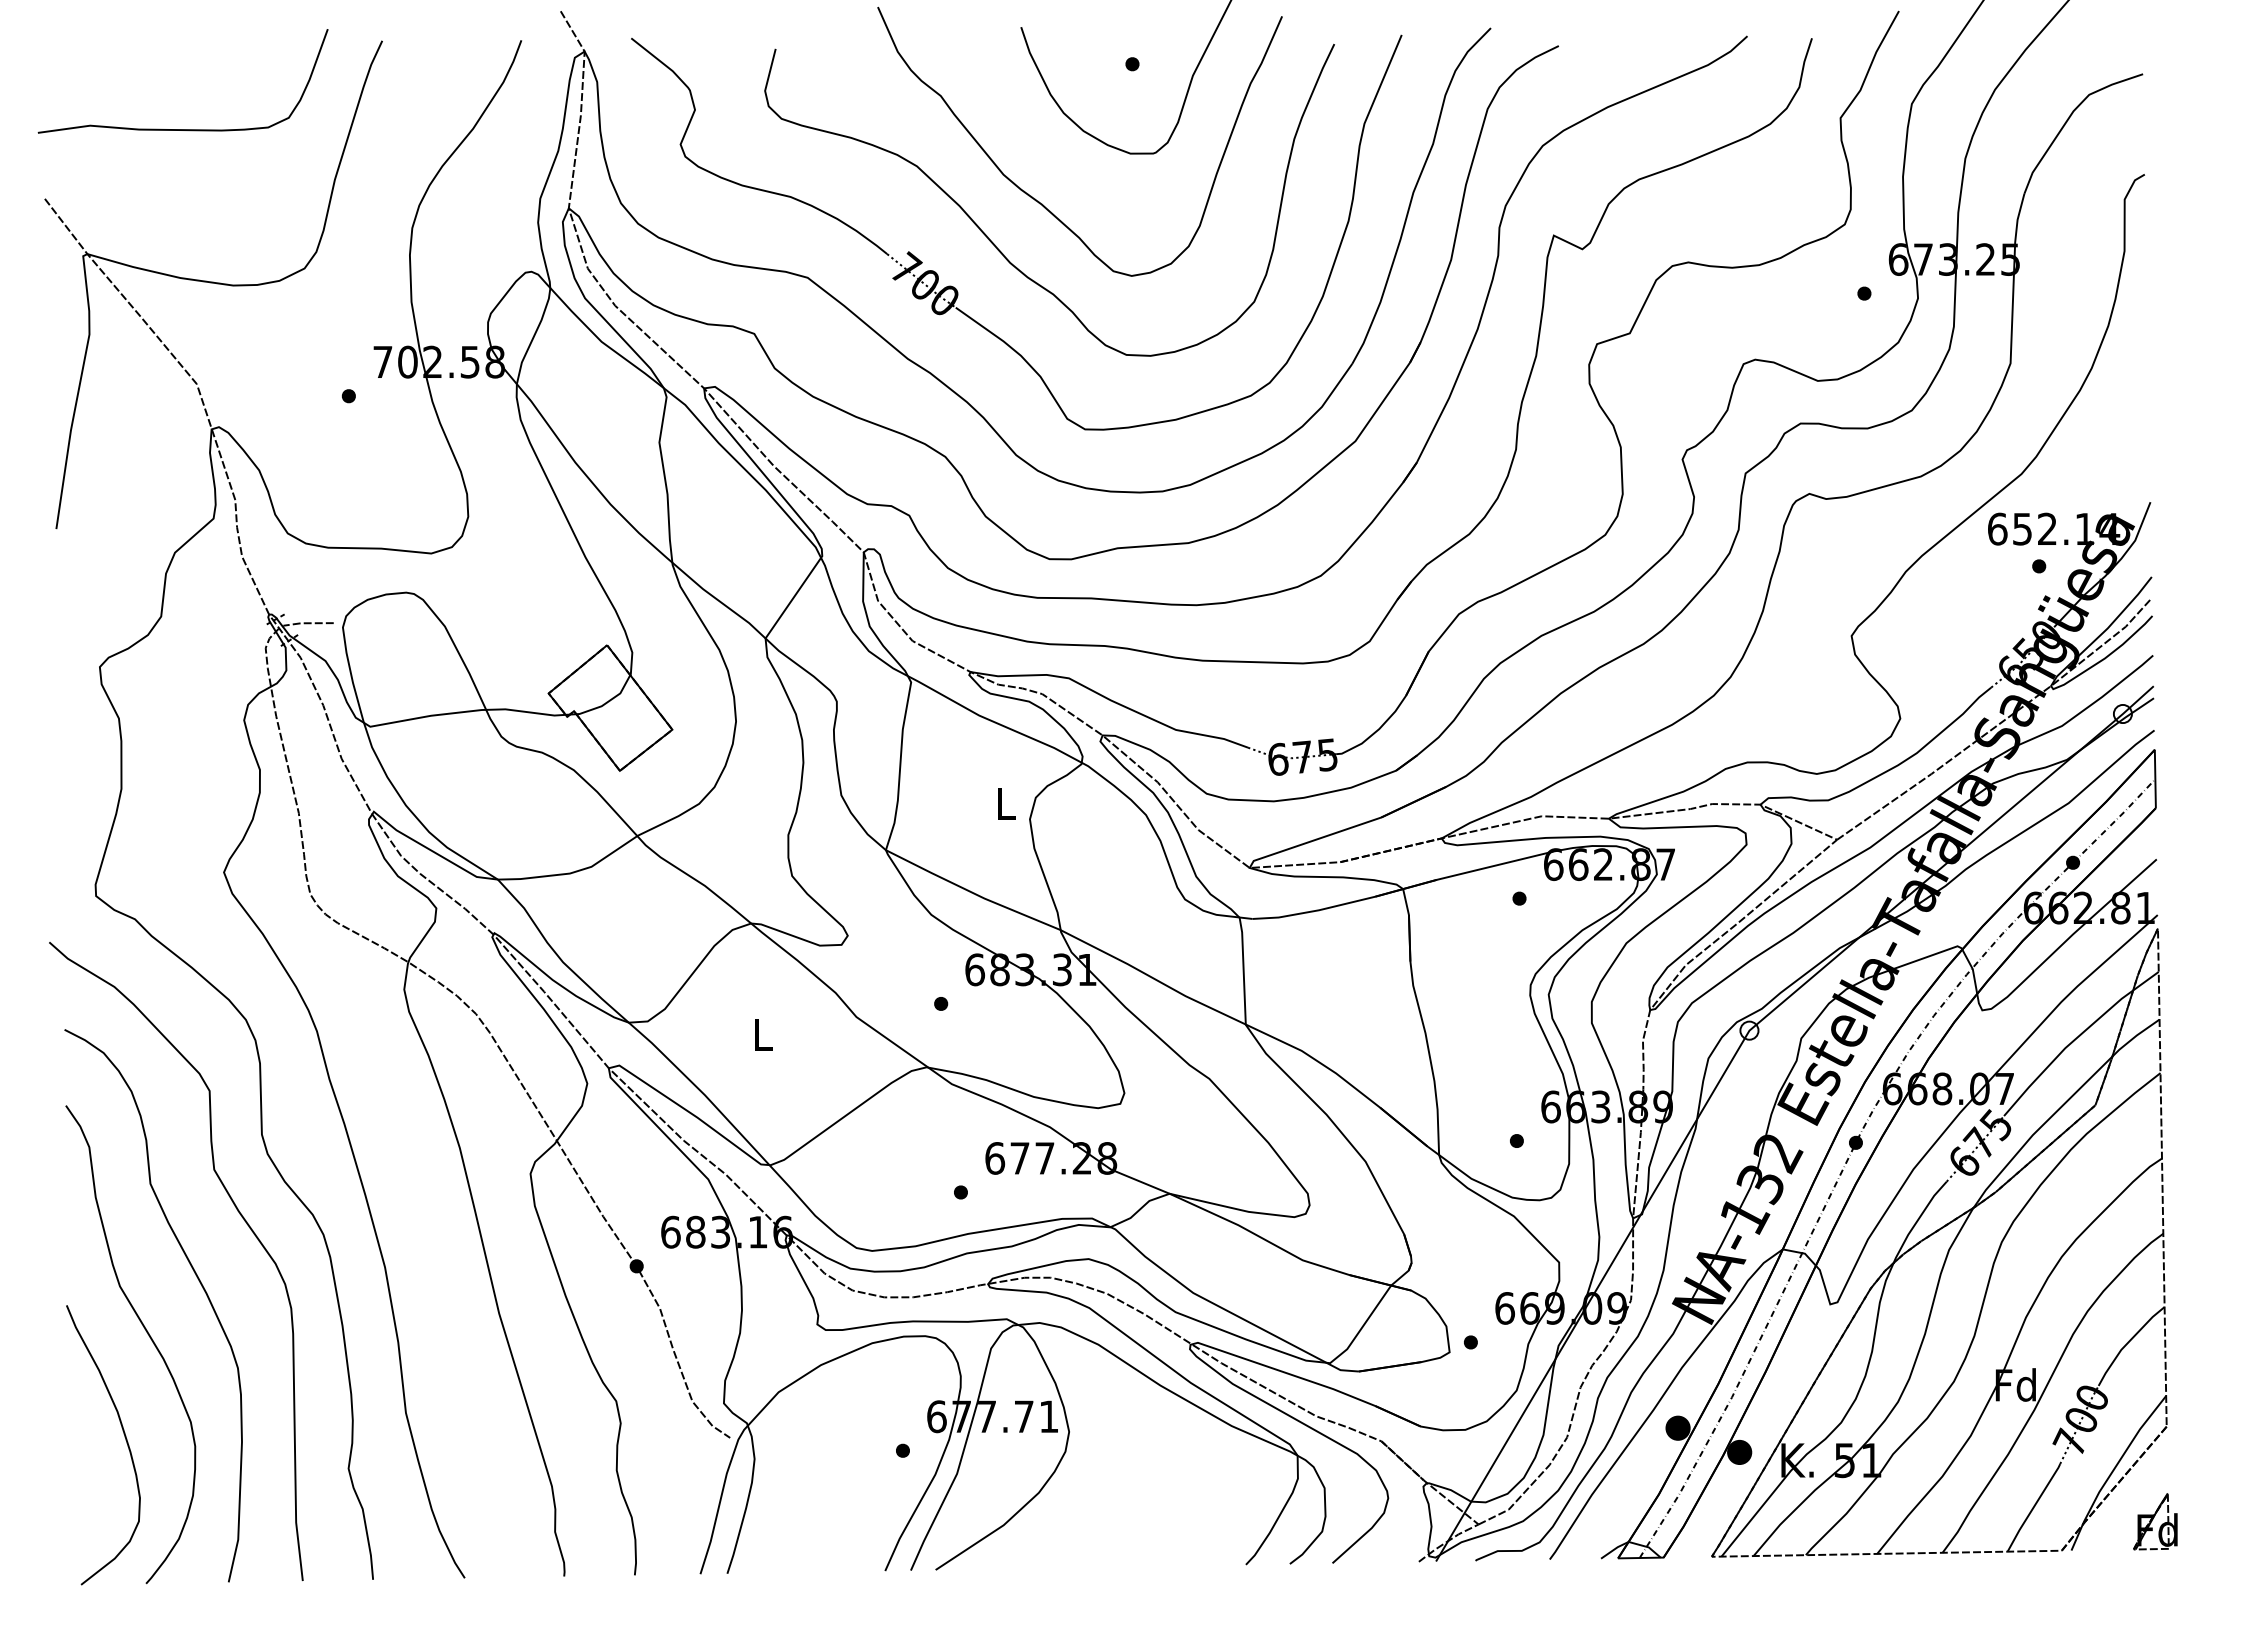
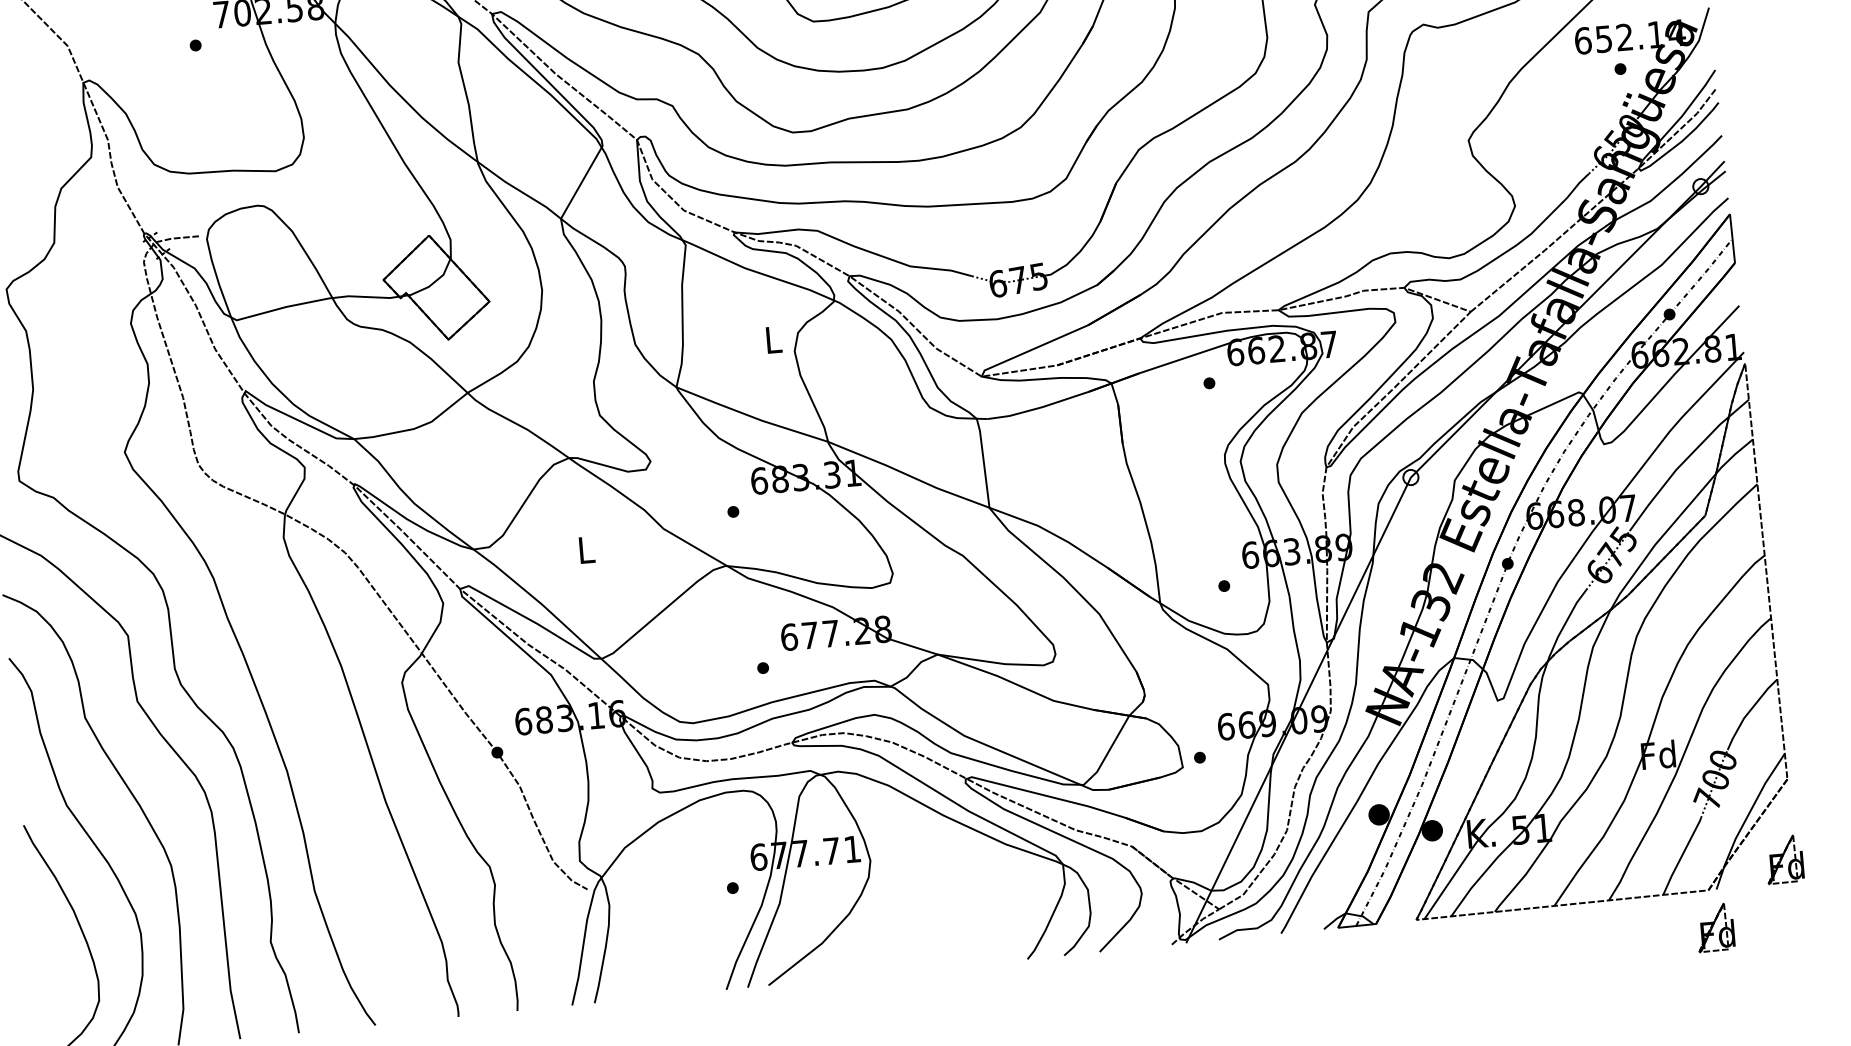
part: (2066, 1595) -> (1715, 927), added

